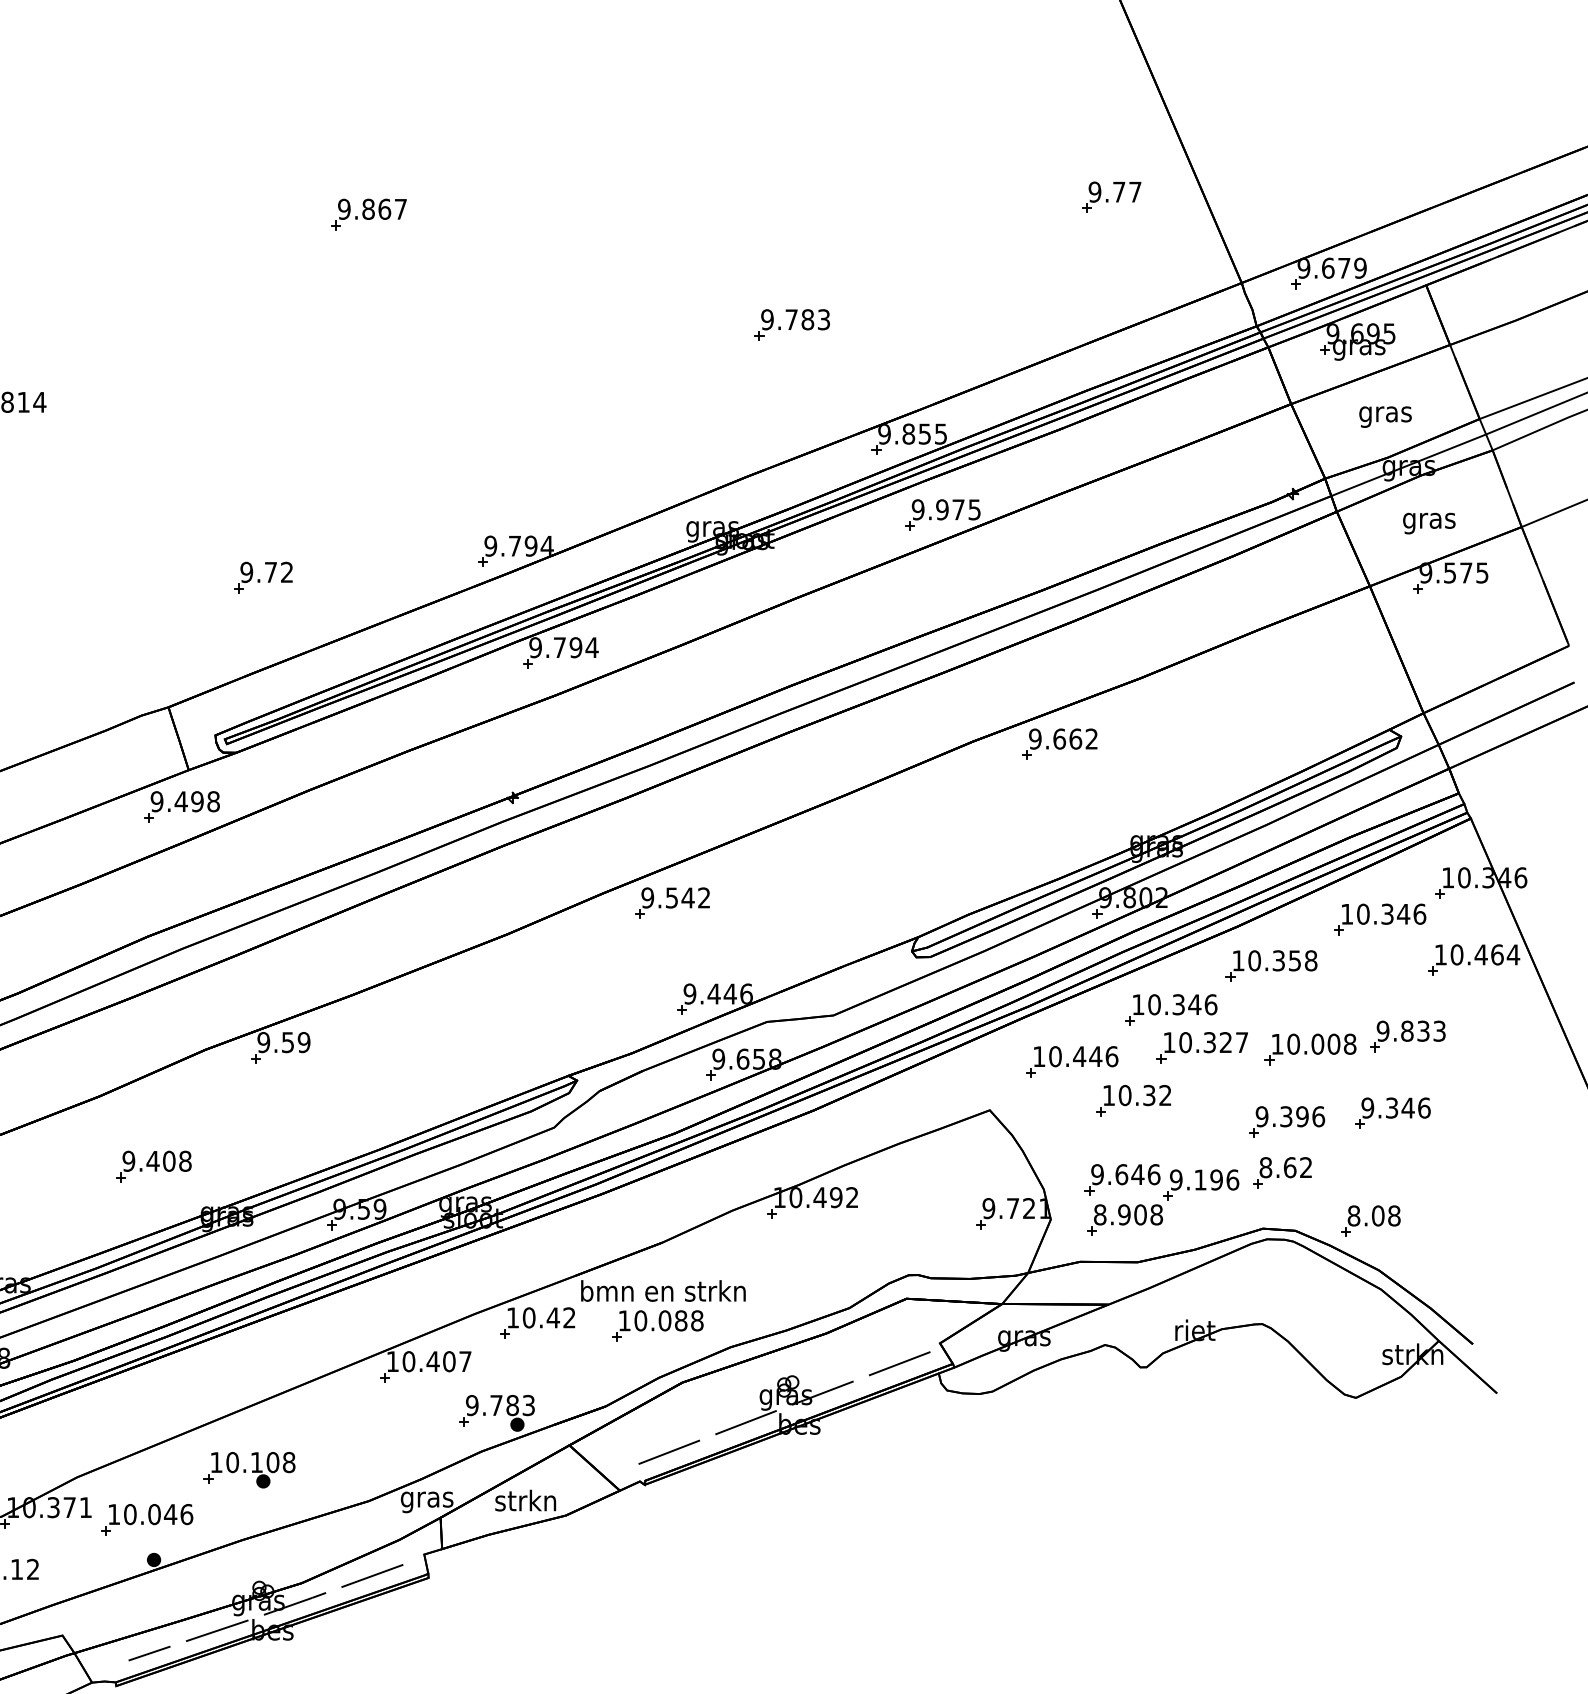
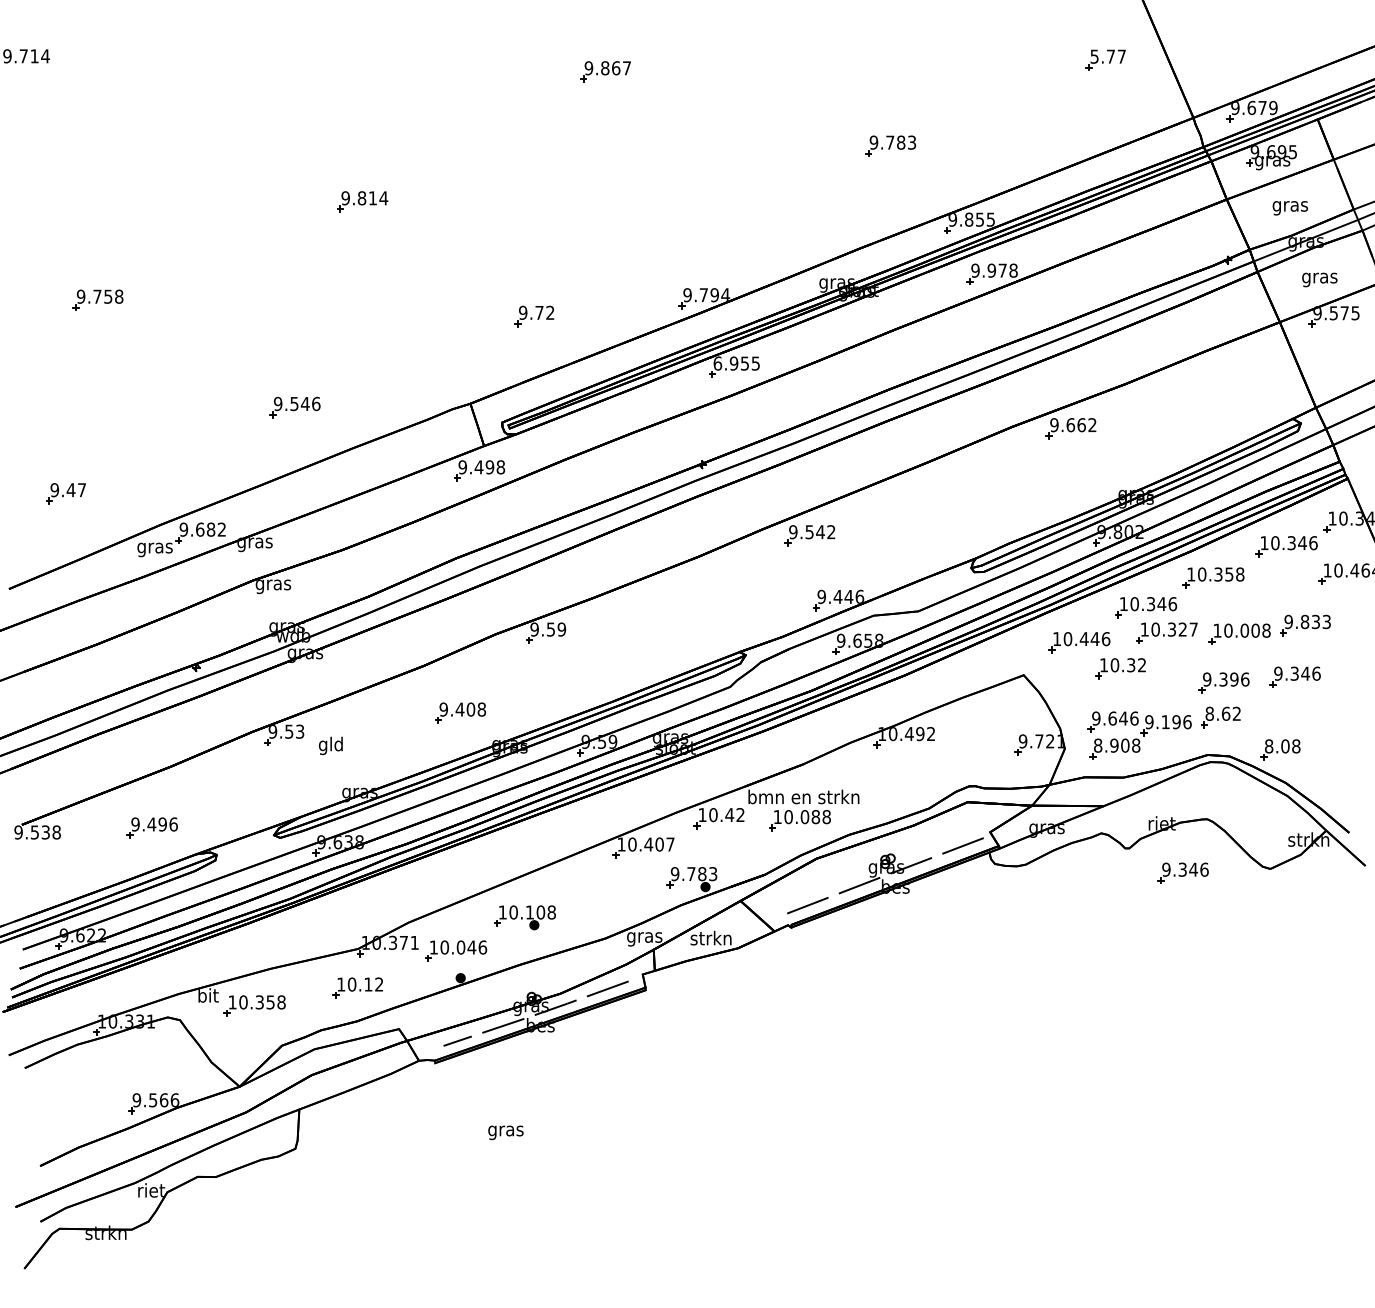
text: (1094, 191) -> (1094, 56), 9.77 -> 5.77
text: (974, 509) -> (1013, 270), 9.975 -> 9.978
text: (563, 647) -> (736, 363), 9.794 -> 6.955
part: (1225, 1403) -> (1182, 872), added

